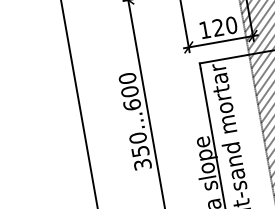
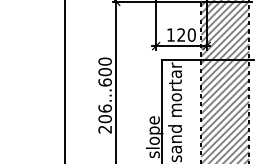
text: (139, 150) -> (104, 118), 350...600 -> 206...600

